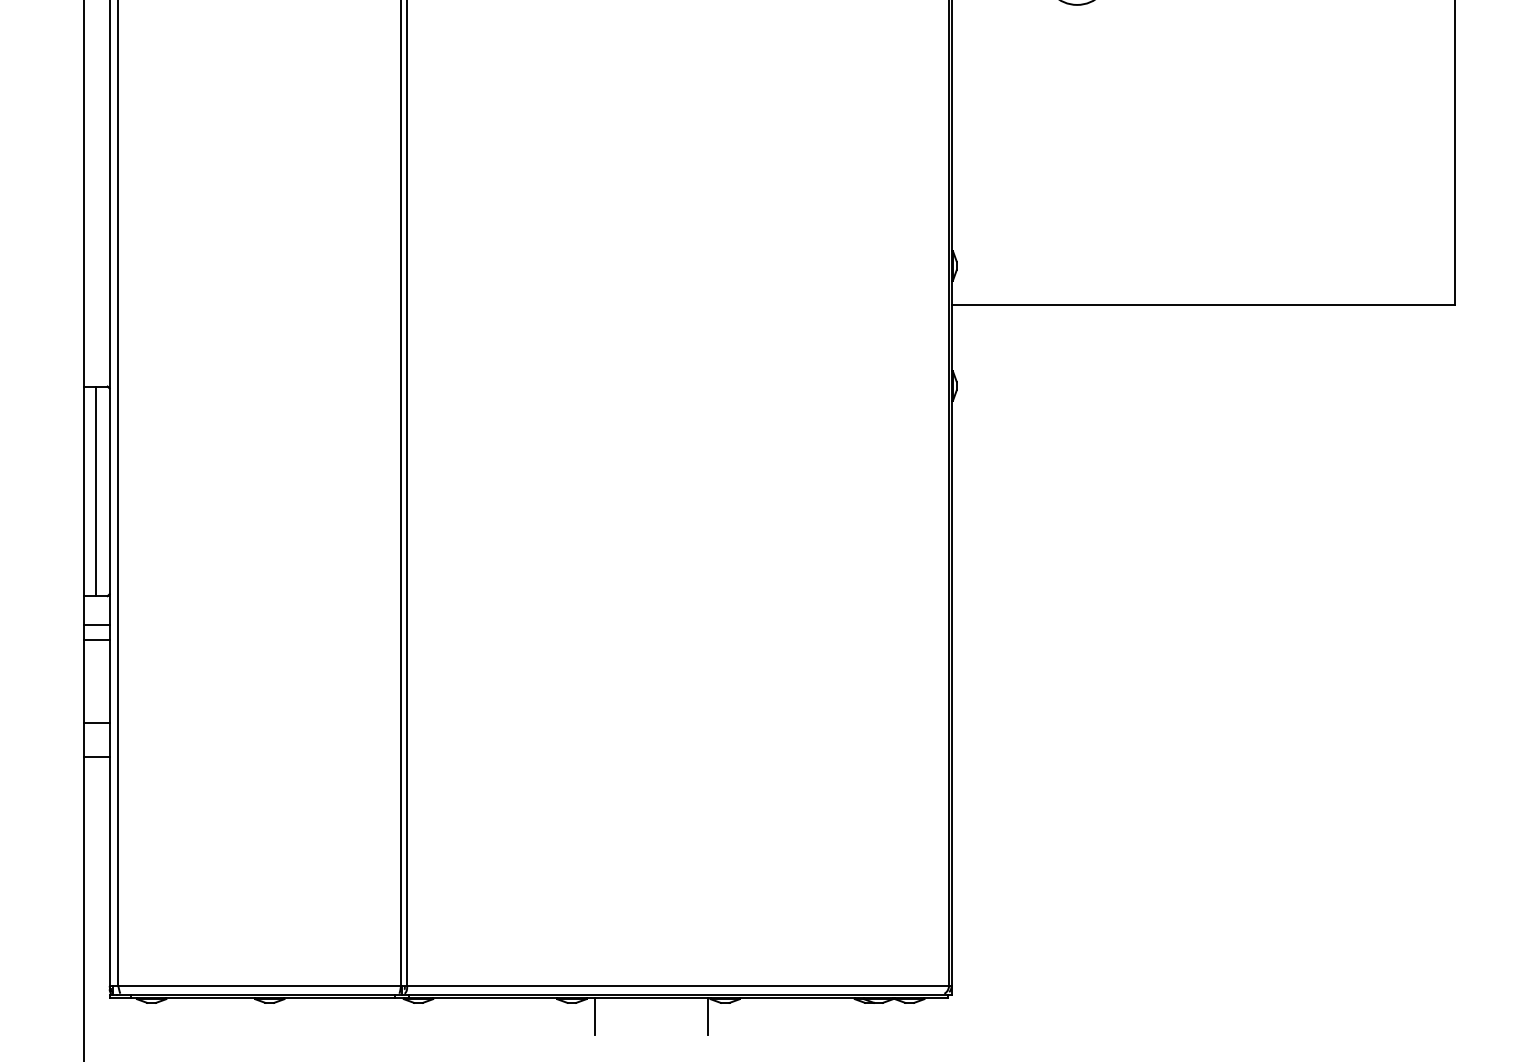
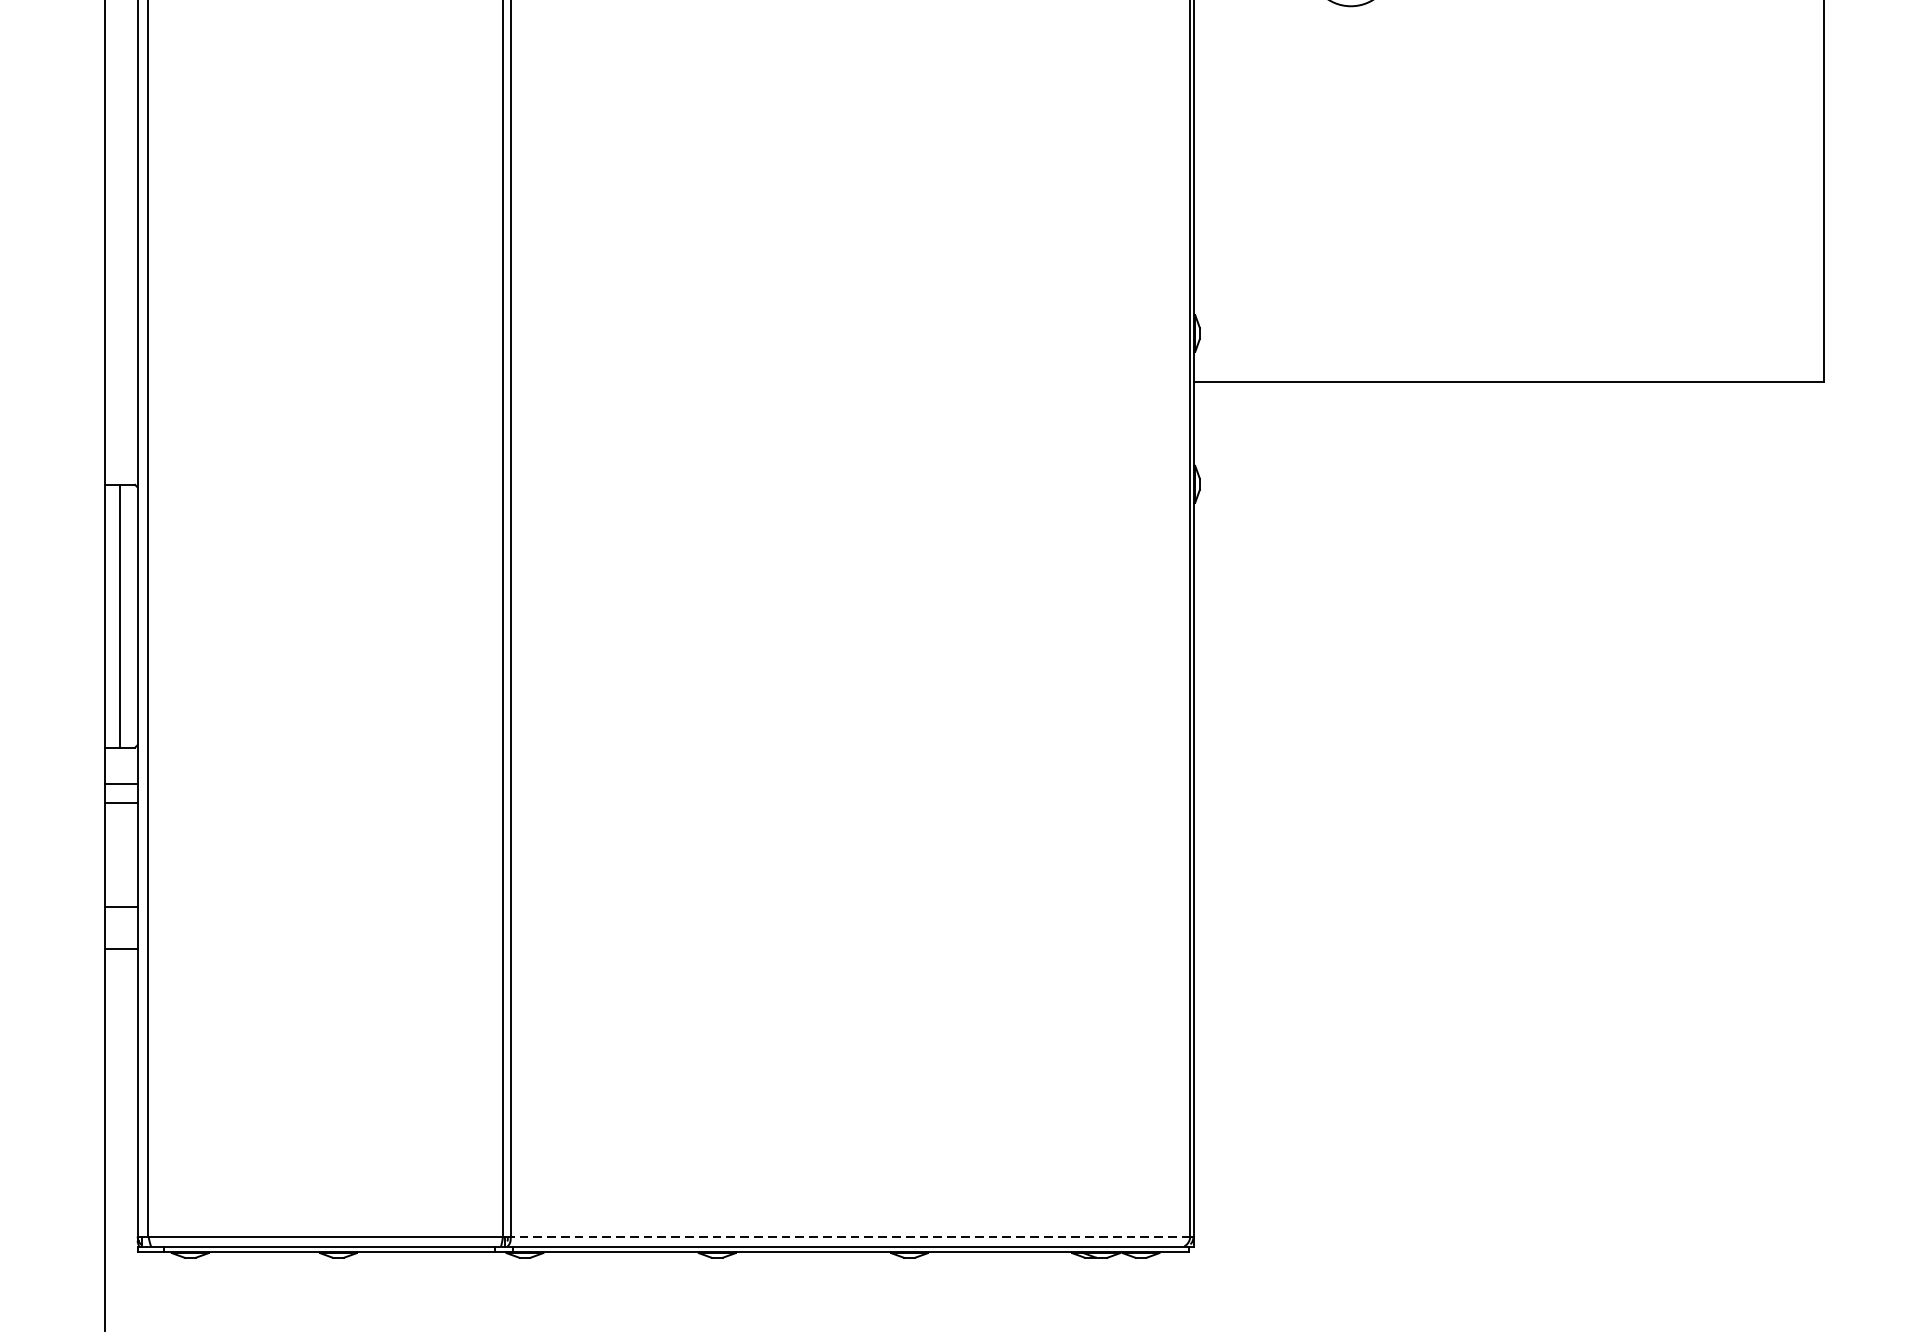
line: (677, 985) -> (849, 1235), solid -> dashed
line: (595, 1016) -> (746, 1274), removed
line: (707, 1016) -> (887, 1274), removed

